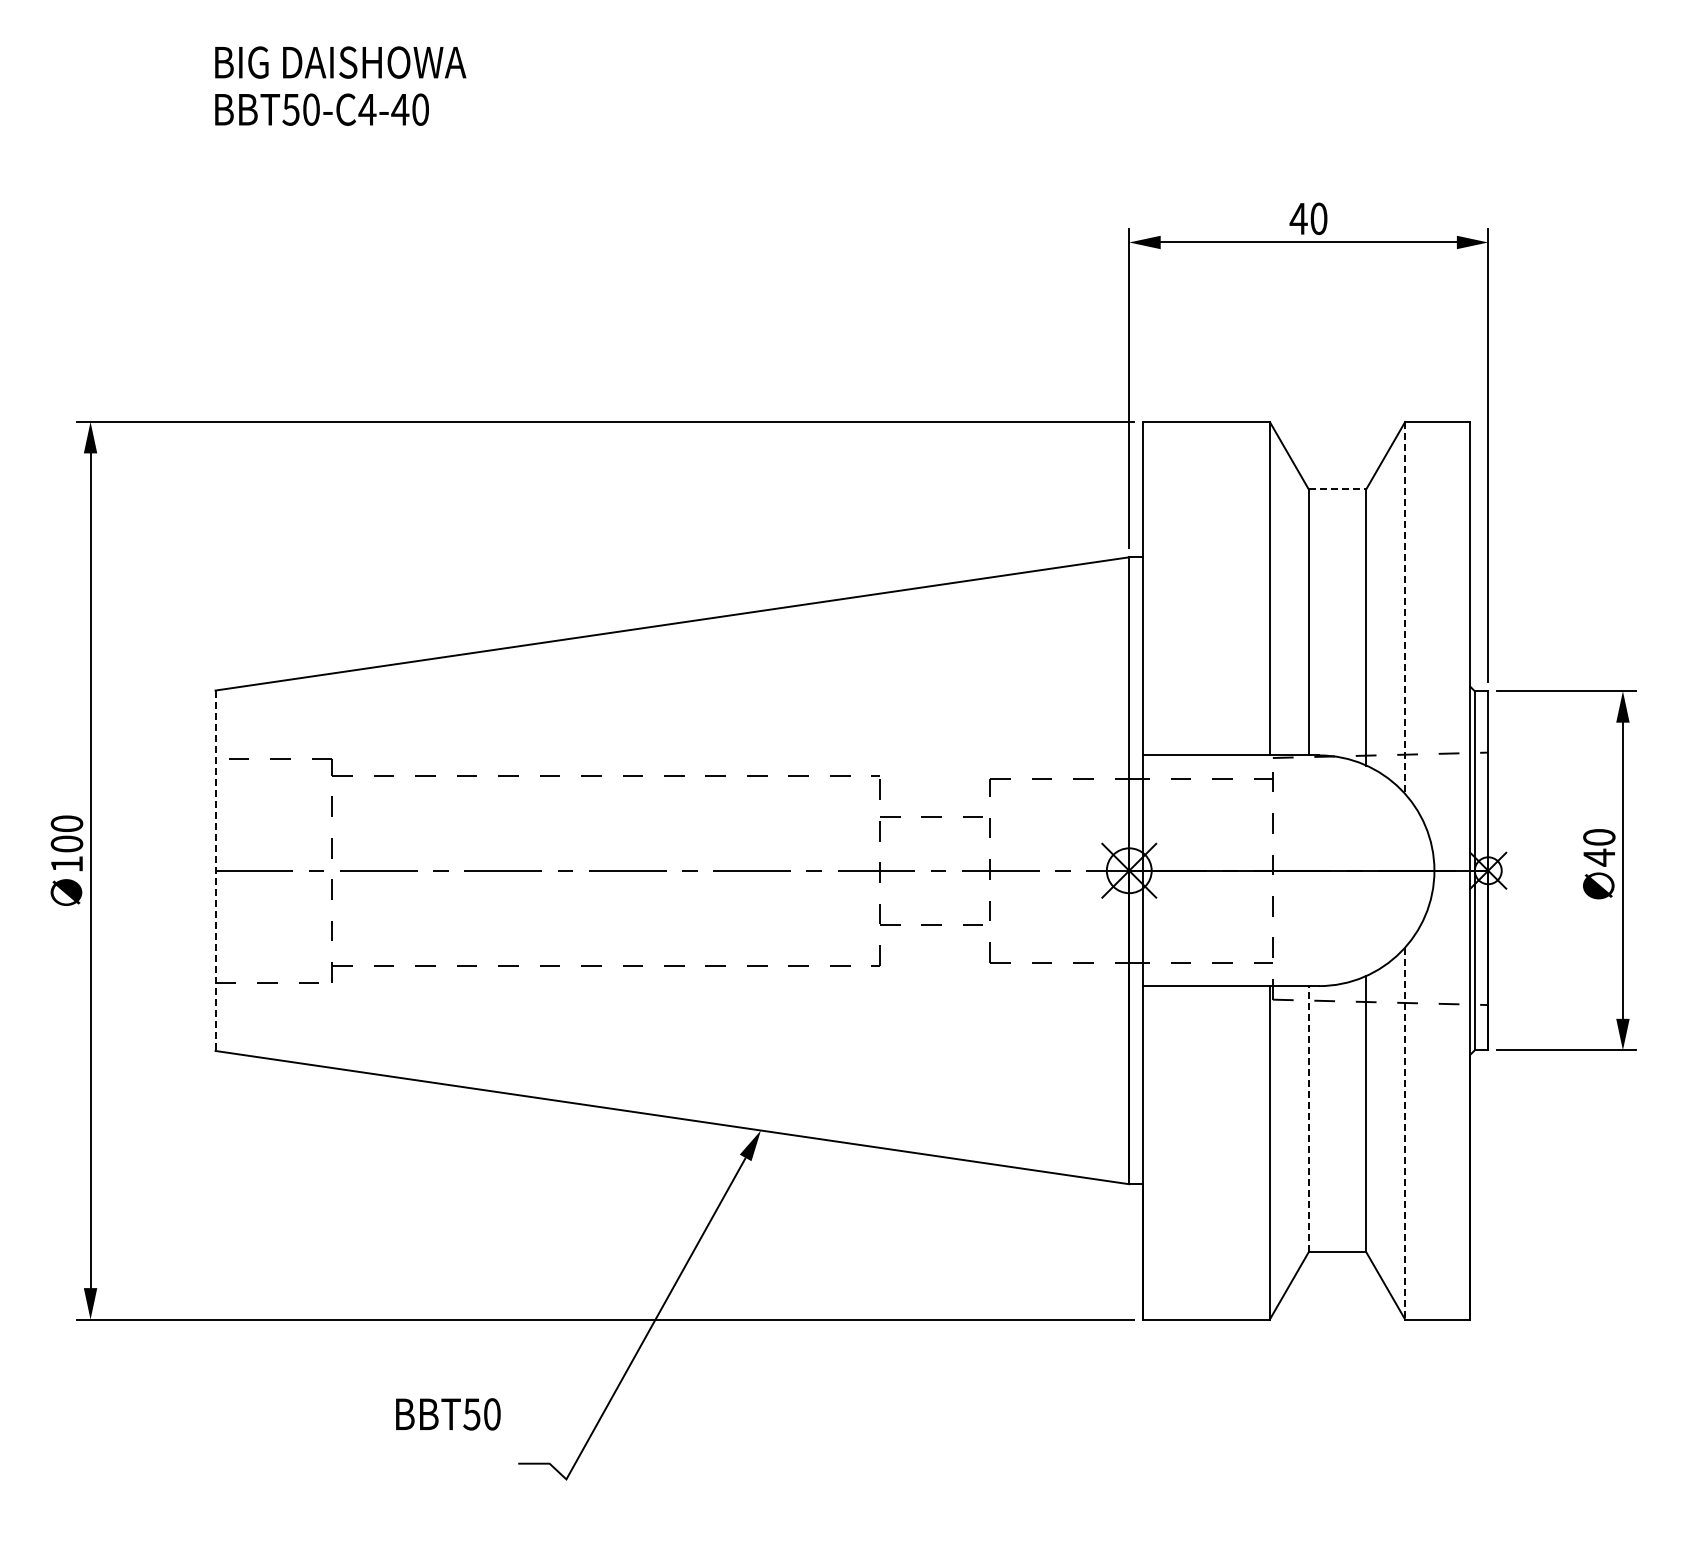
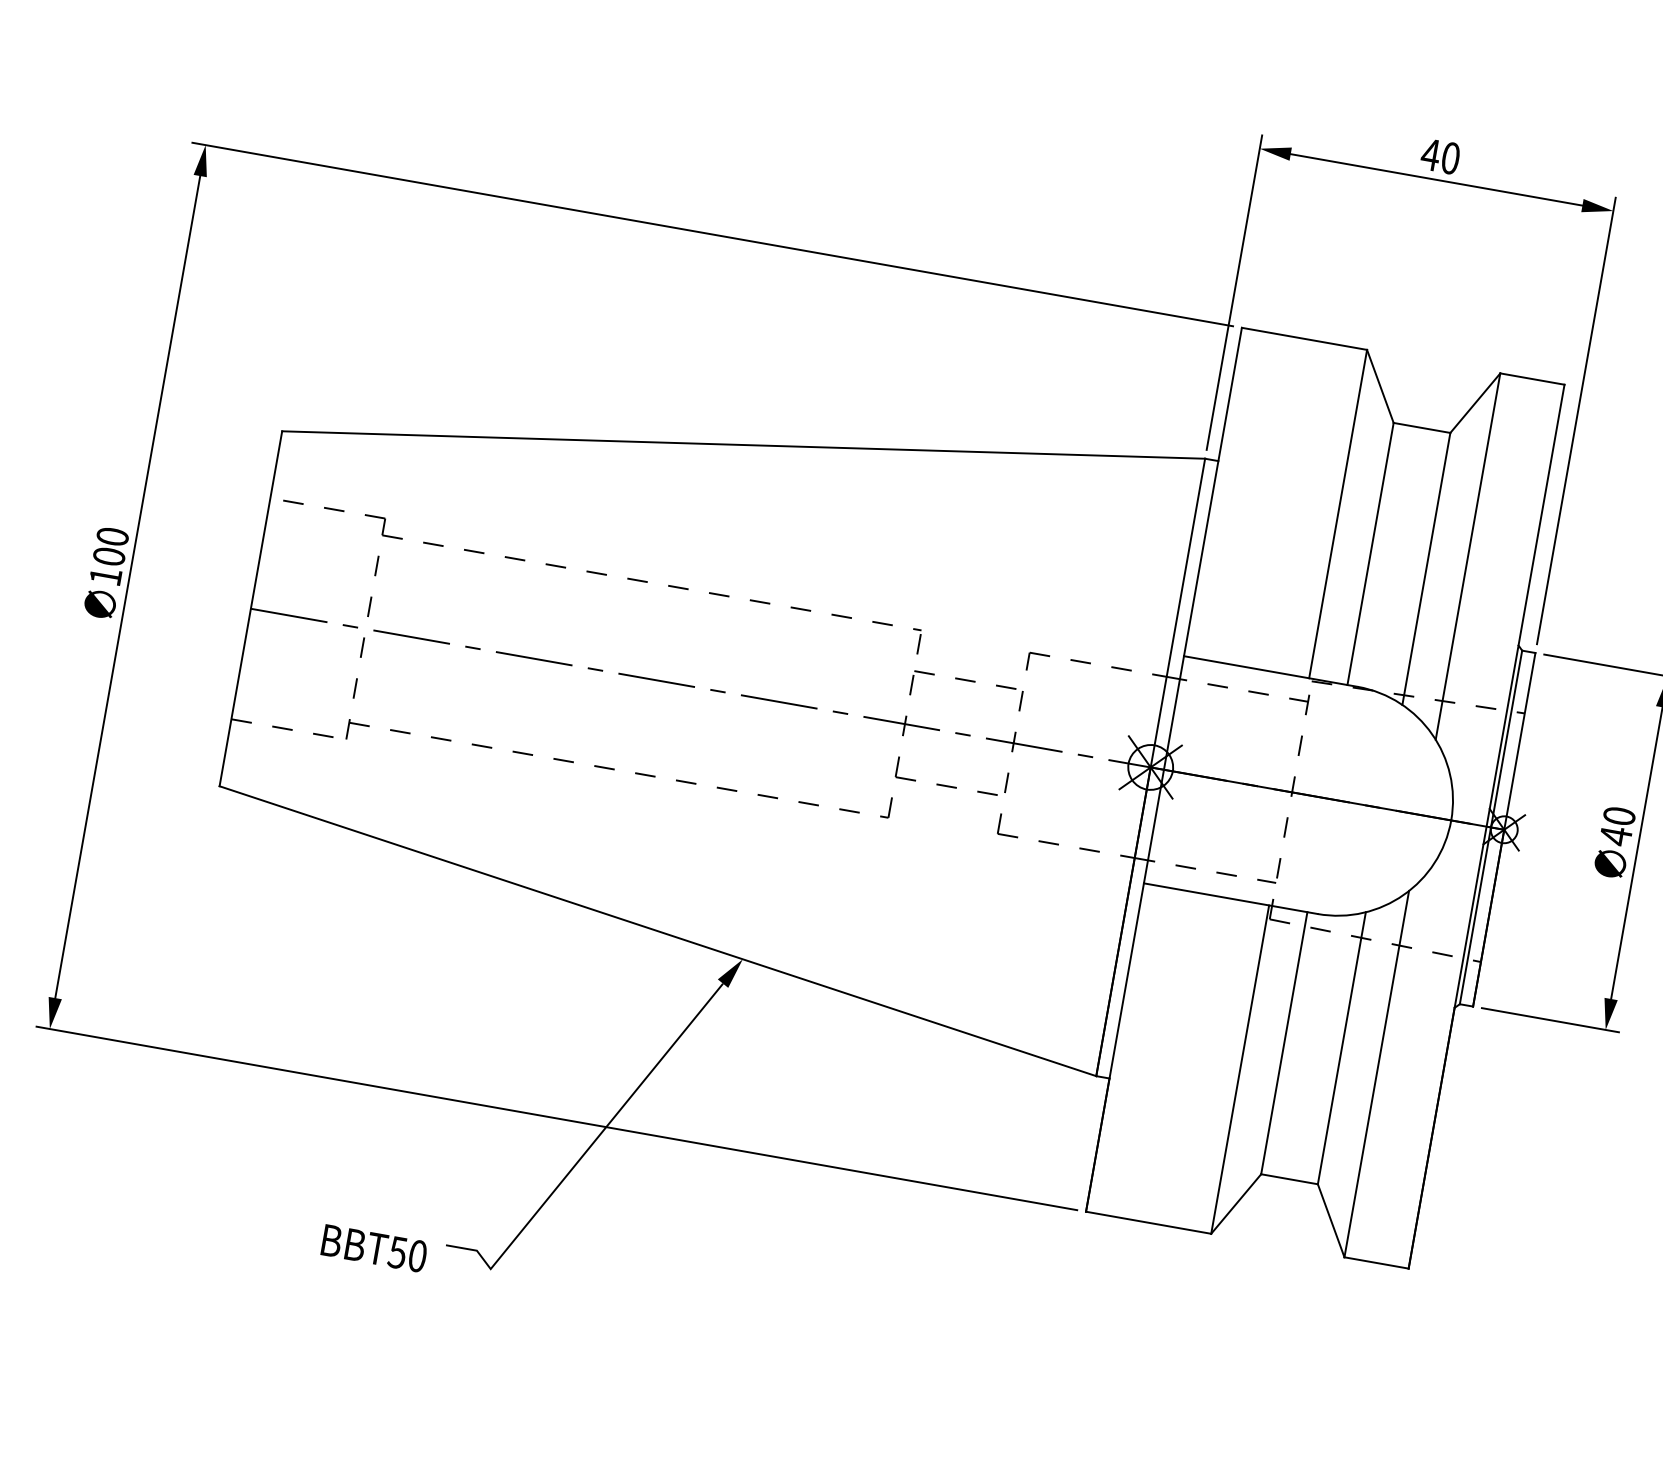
line: (1337, 489) -> (1421, 428), dashed -> solid
line: (1405, 607) -> (1468, 556), dashed -> solid
line: (215, 871) -> (250, 609), dashed -> solid
line: (1308, 1118) -> (1284, 1042), dashed -> solid
line: (1405, 1133) -> (1377, 1074), dashed -> solid
text: (448, 1414) -> (374, 1248), moved

